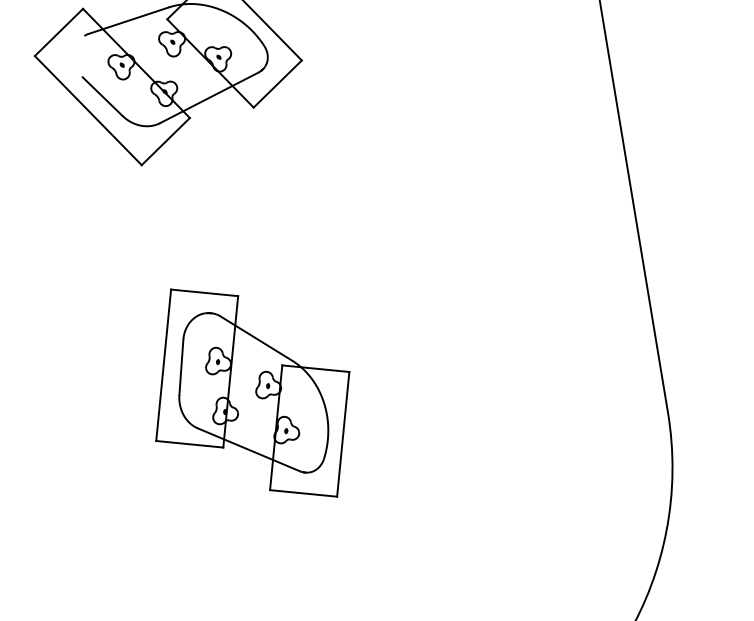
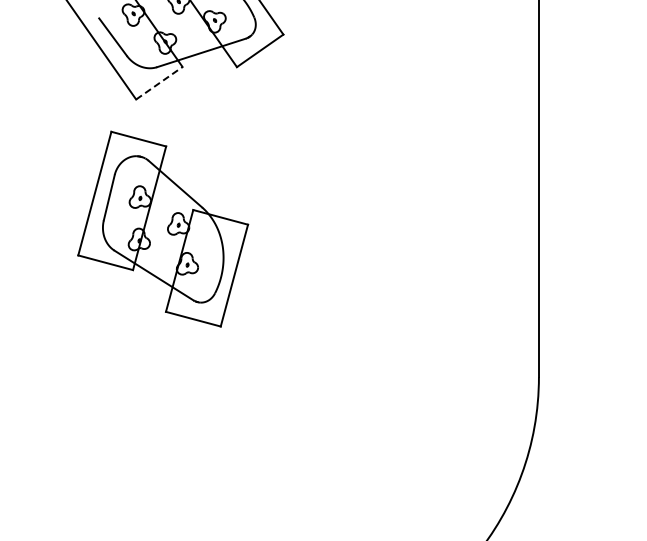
line: (165, 140) -> (159, 82), solid -> dashed
part: (250, 392) -> (163, 228), moved

